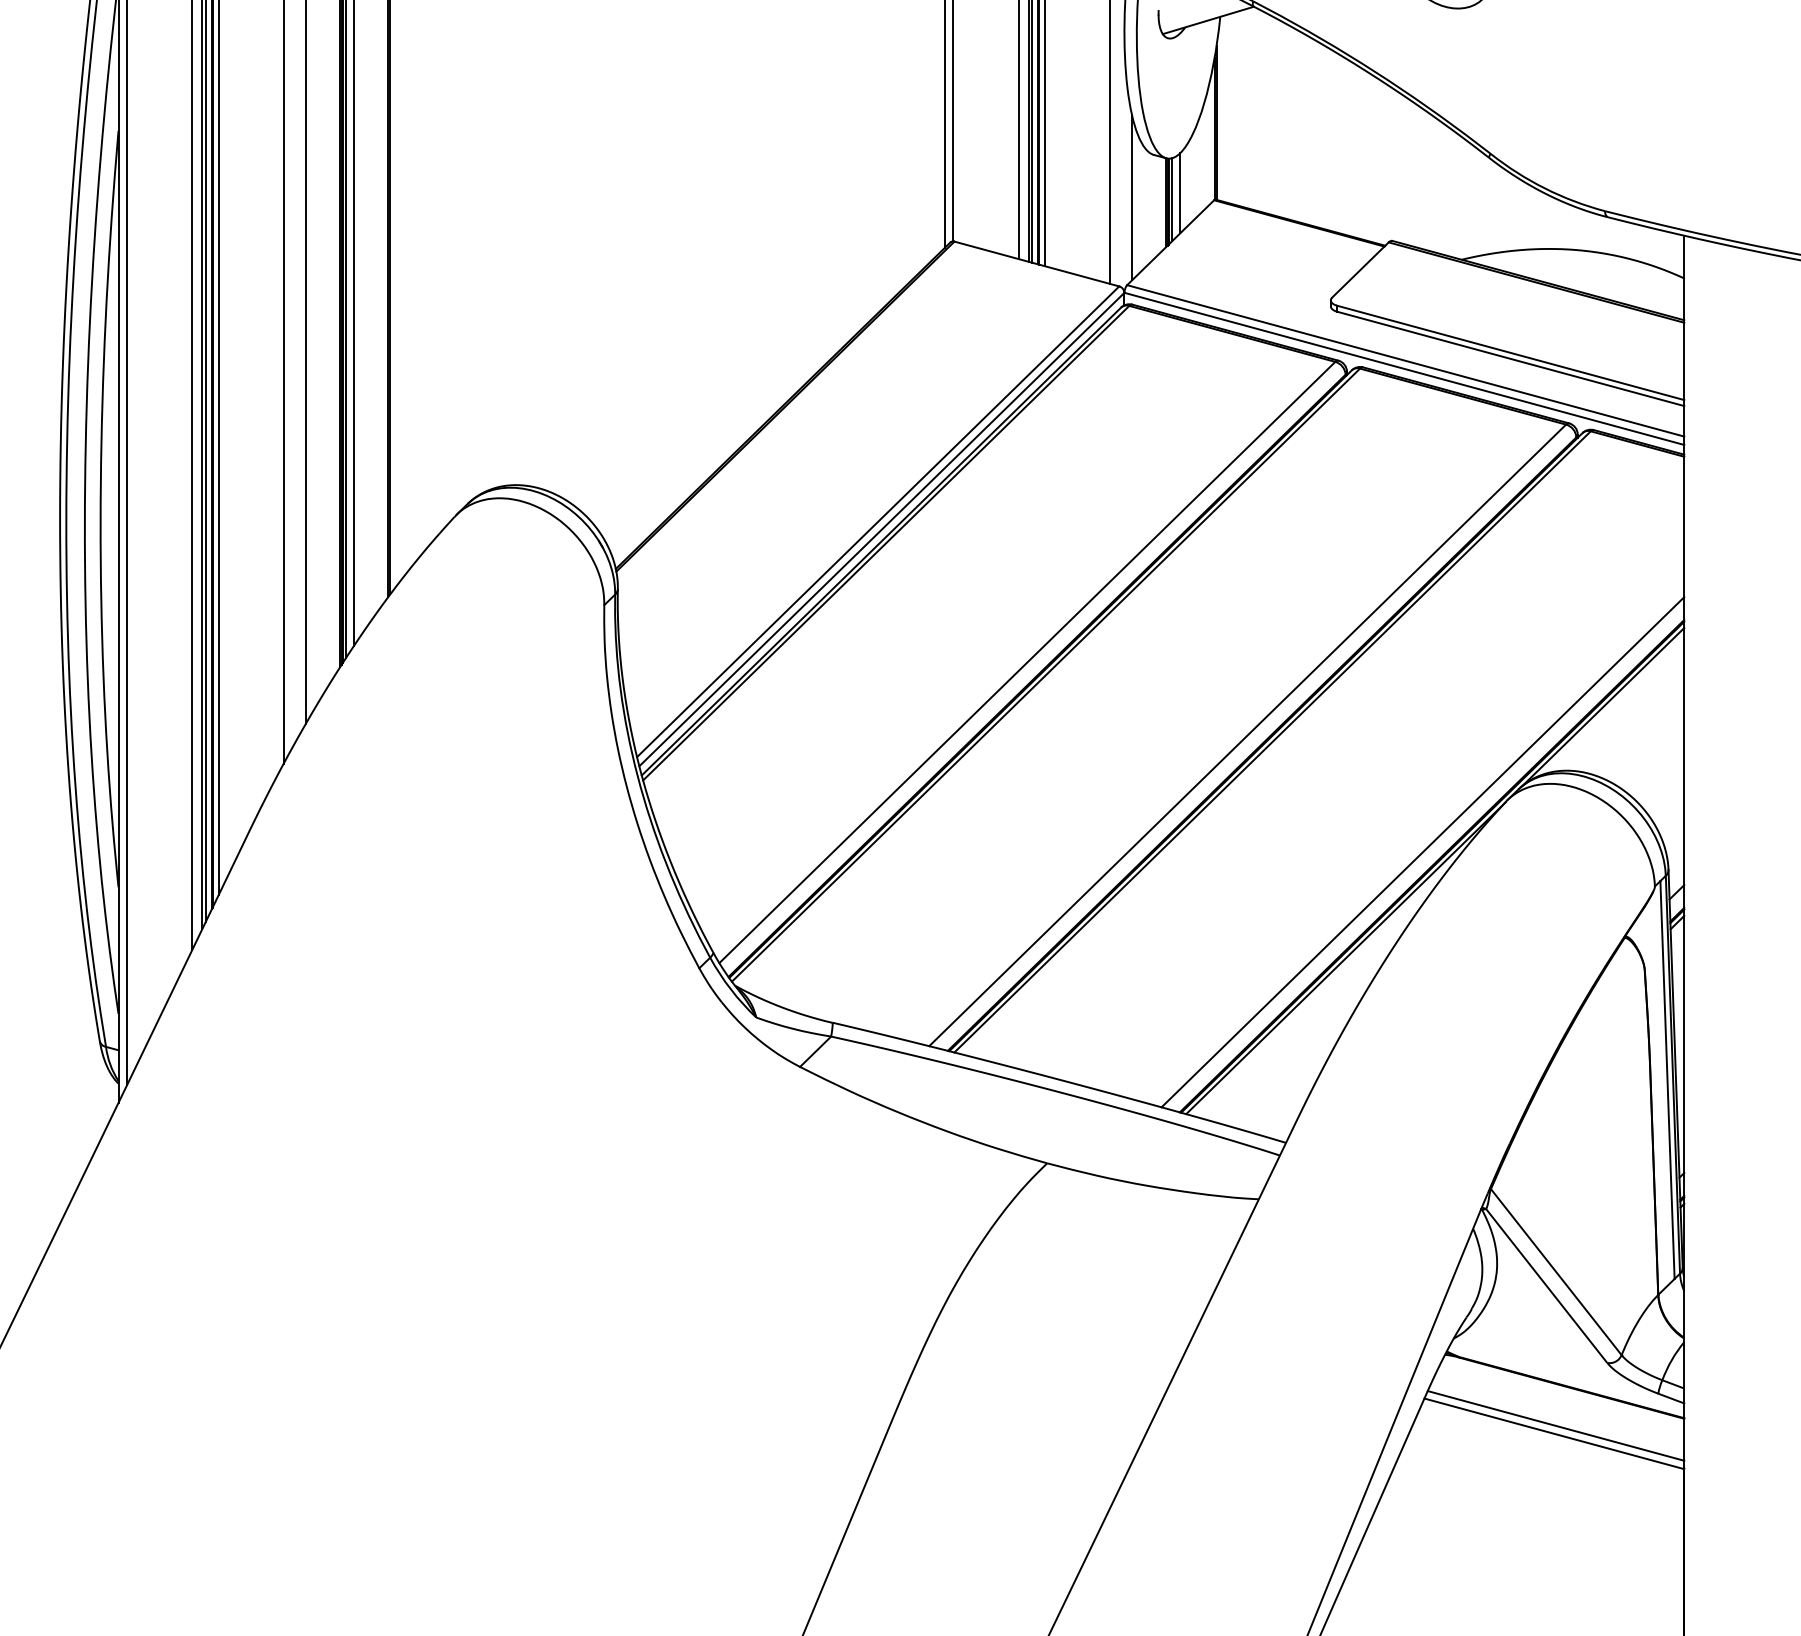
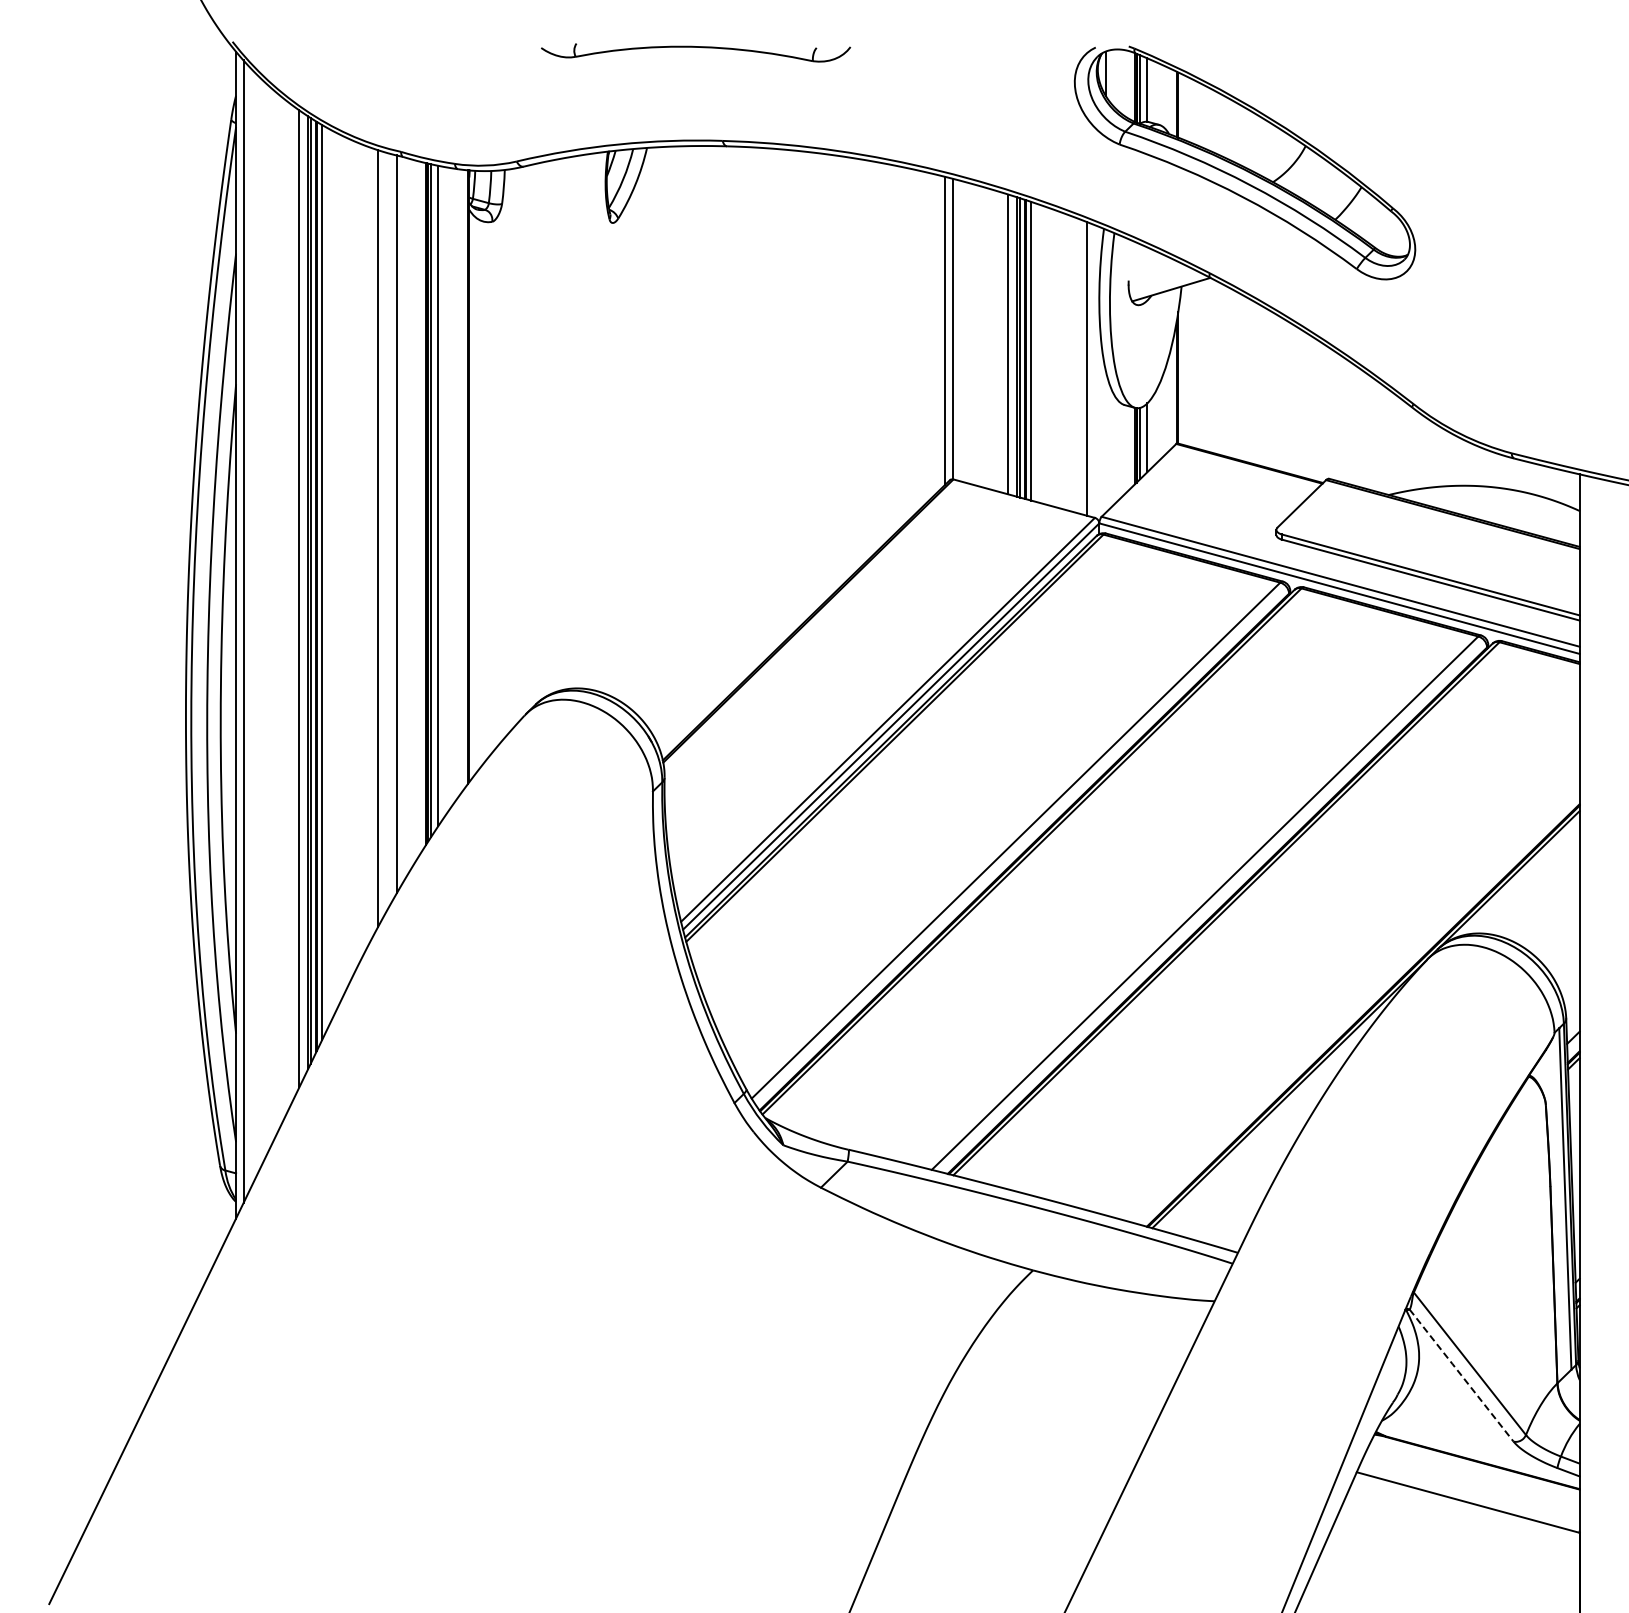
line: (1131, 197) -> (1105, 441), removed
line: (1422, 852) -> (1355, 1003), removed
line: (1546, 1284) -> (1461, 1374), solid -> dashed
line: (1555, 1425) -> (1469, 1495), removed

